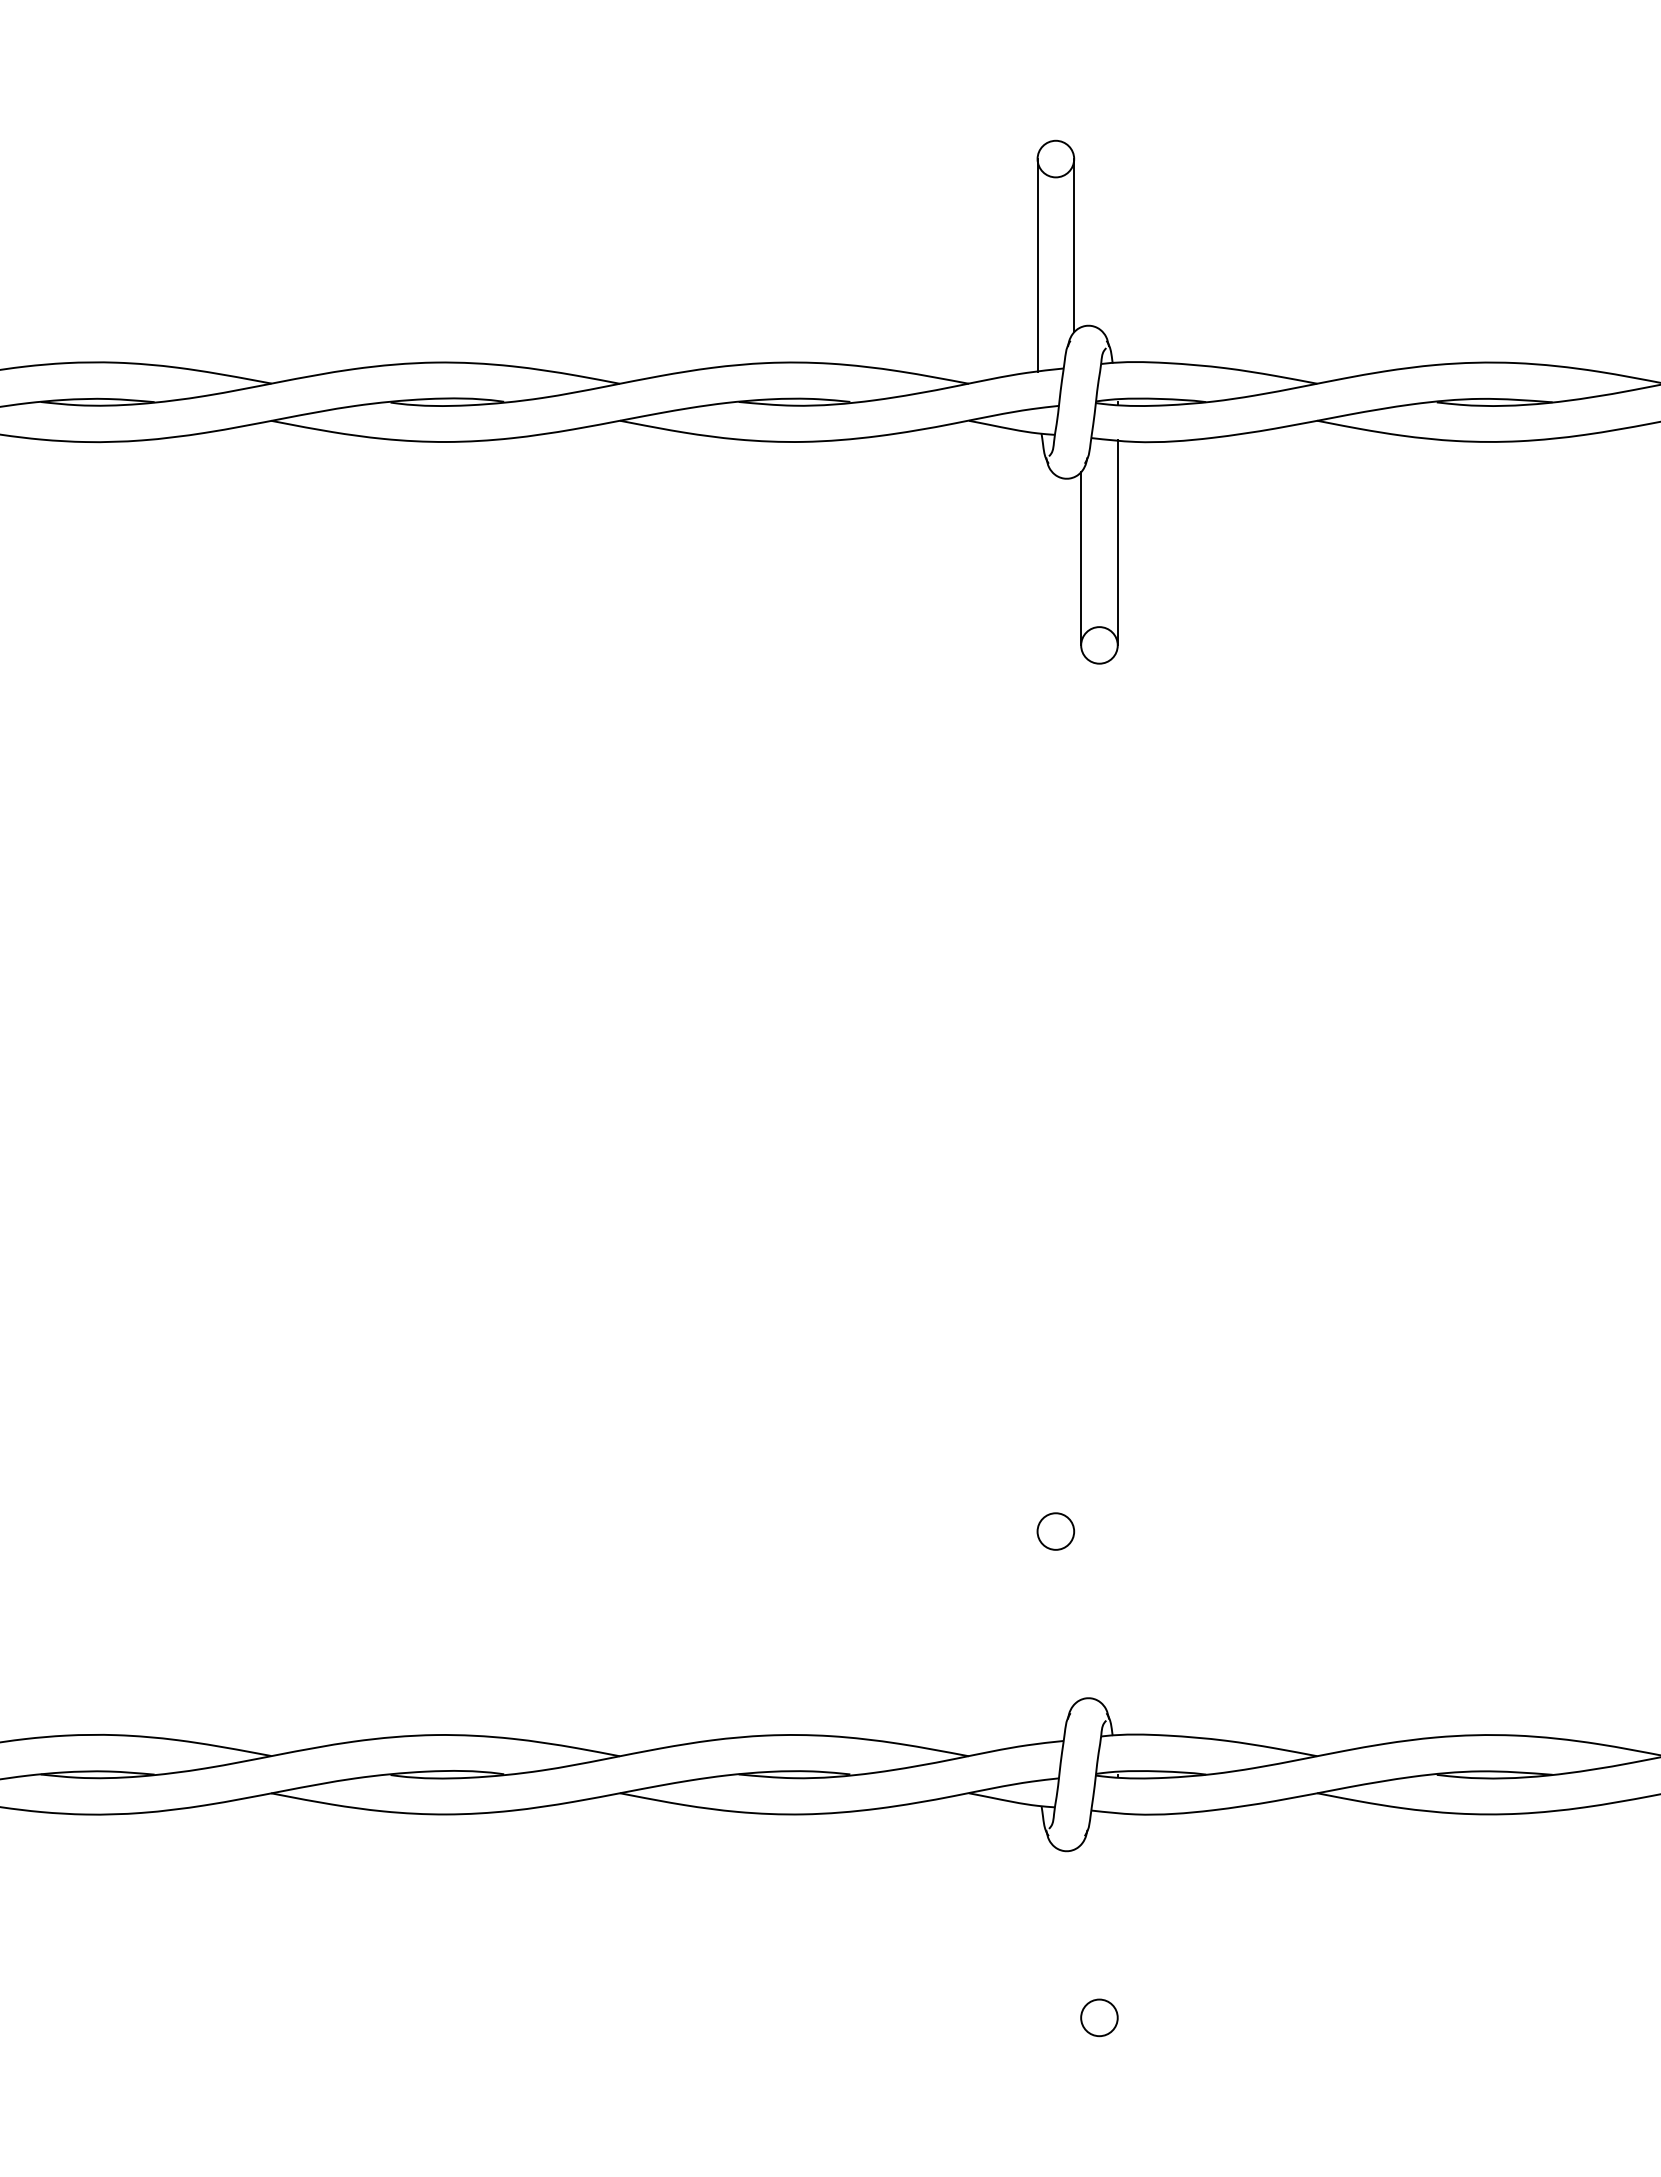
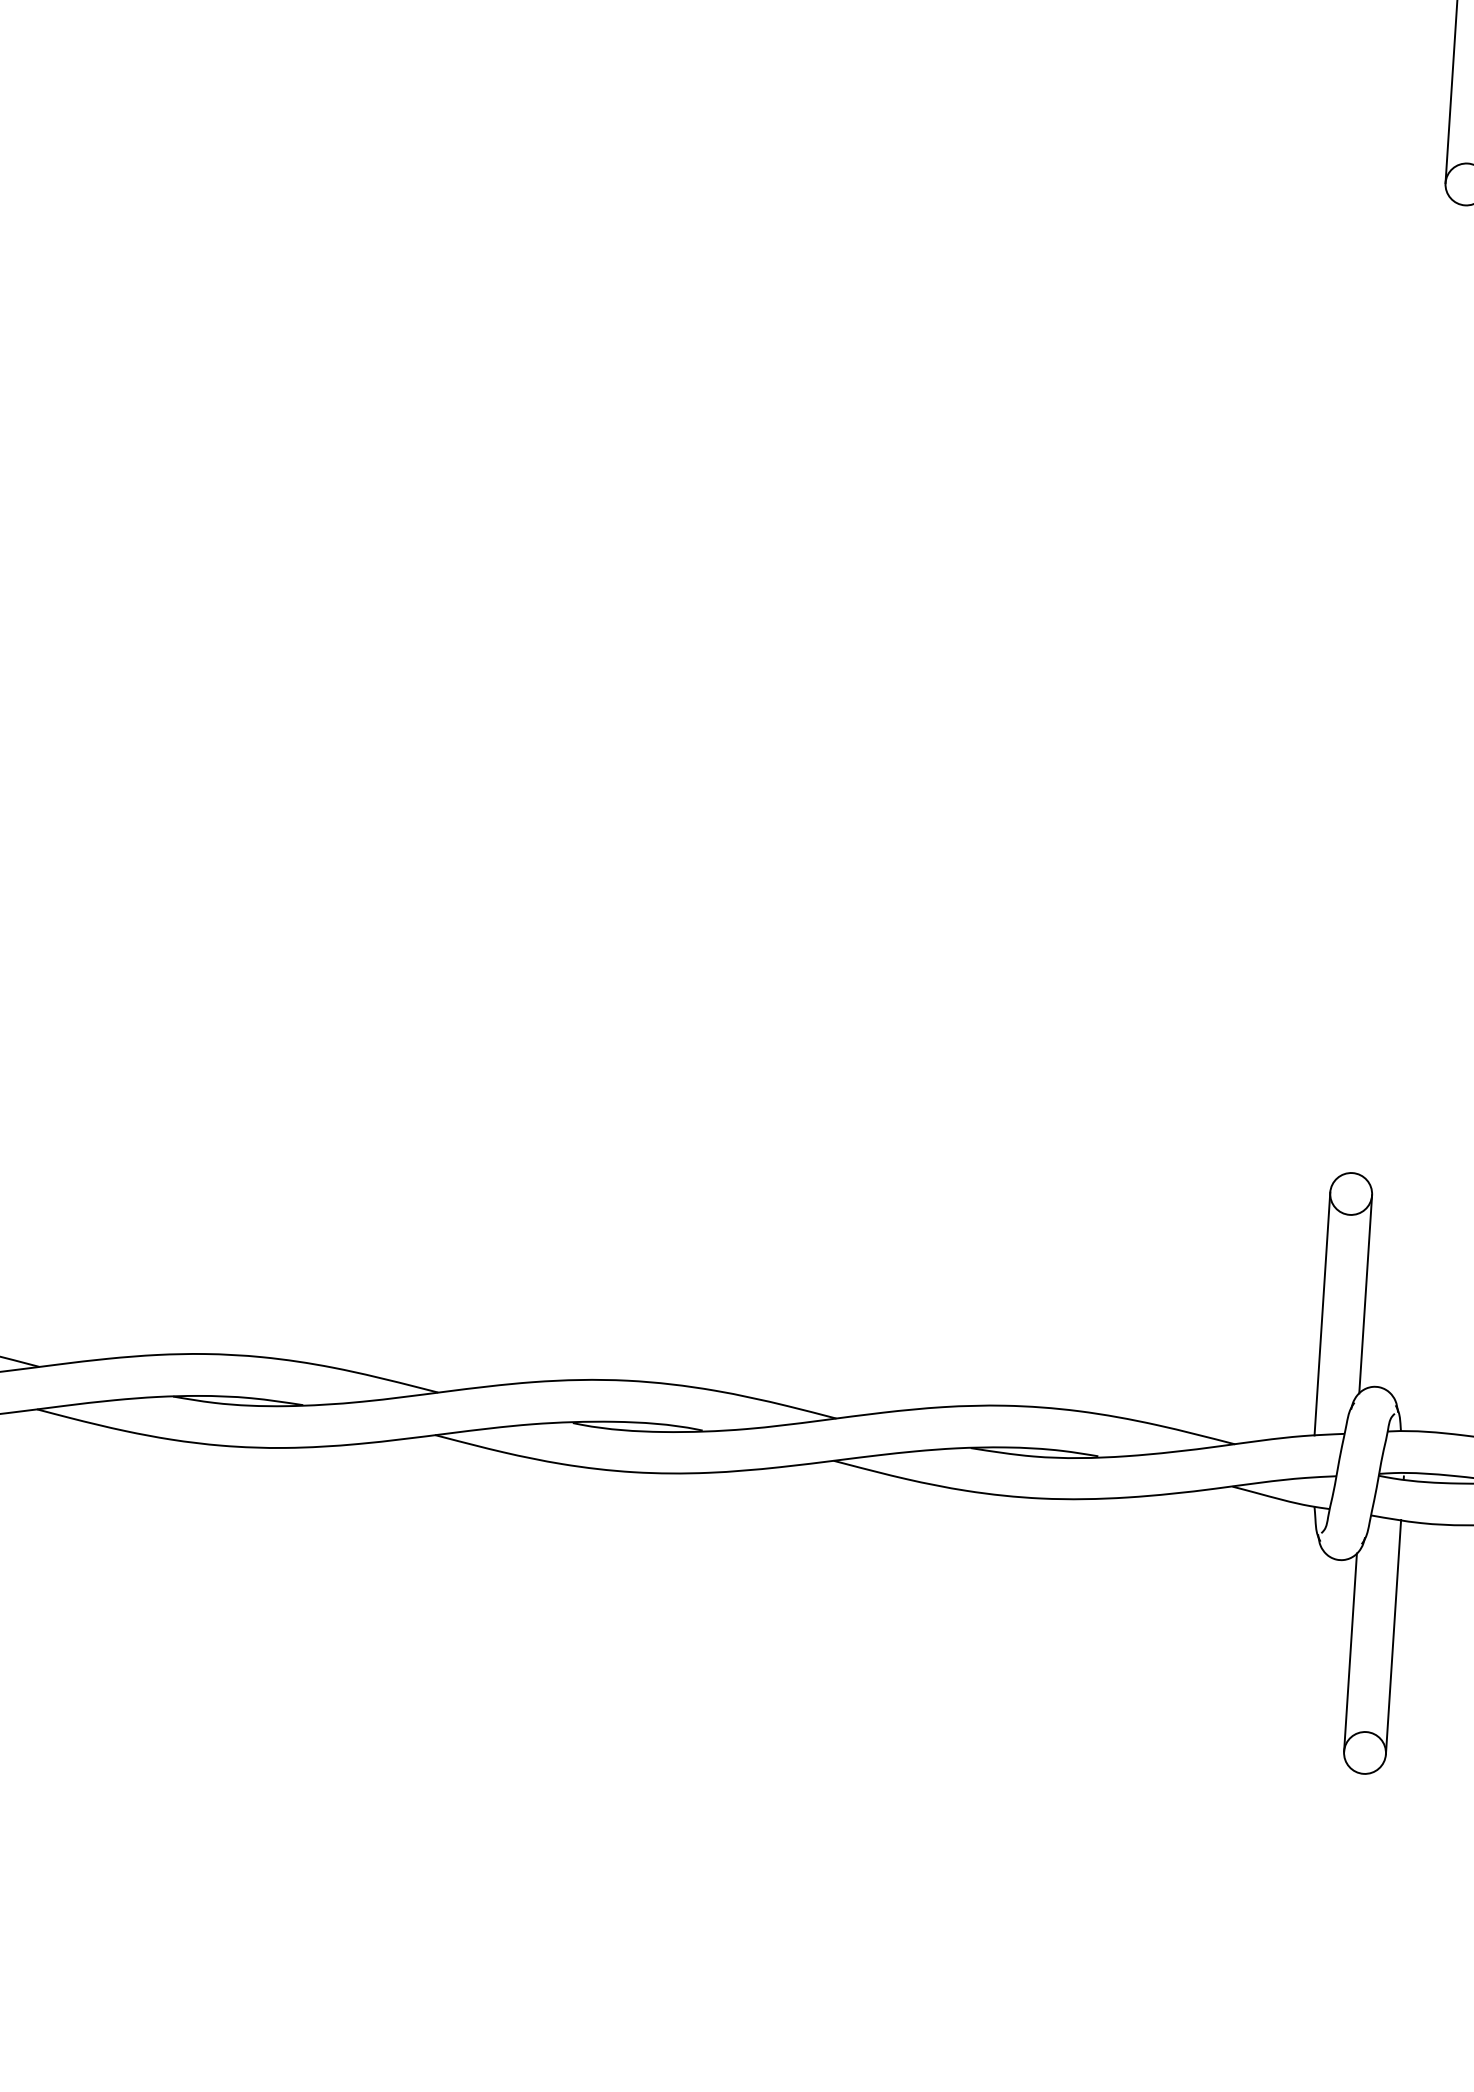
line: (1074, 1617) -> (1366, 1293), added
line: (1037, 1637) -> (1322, 1313), added
line: (1117, 1914) -> (1393, 1636), added
line: (1081, 1930) -> (1350, 1651), added

